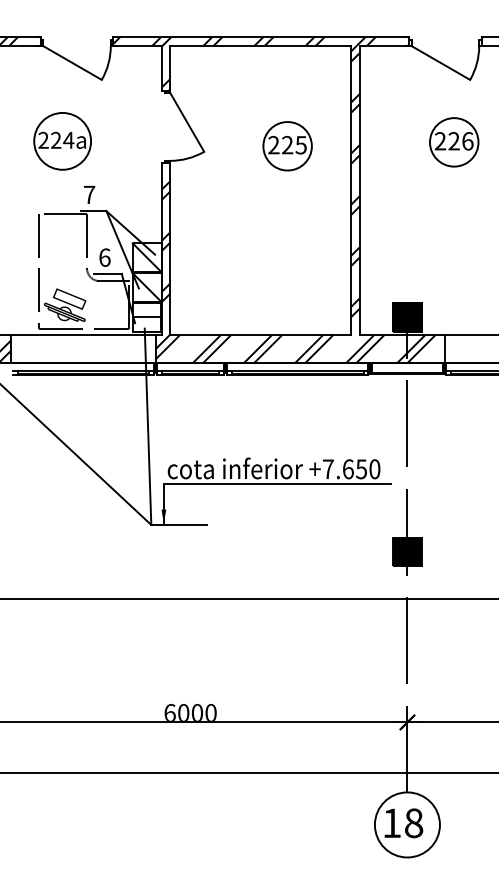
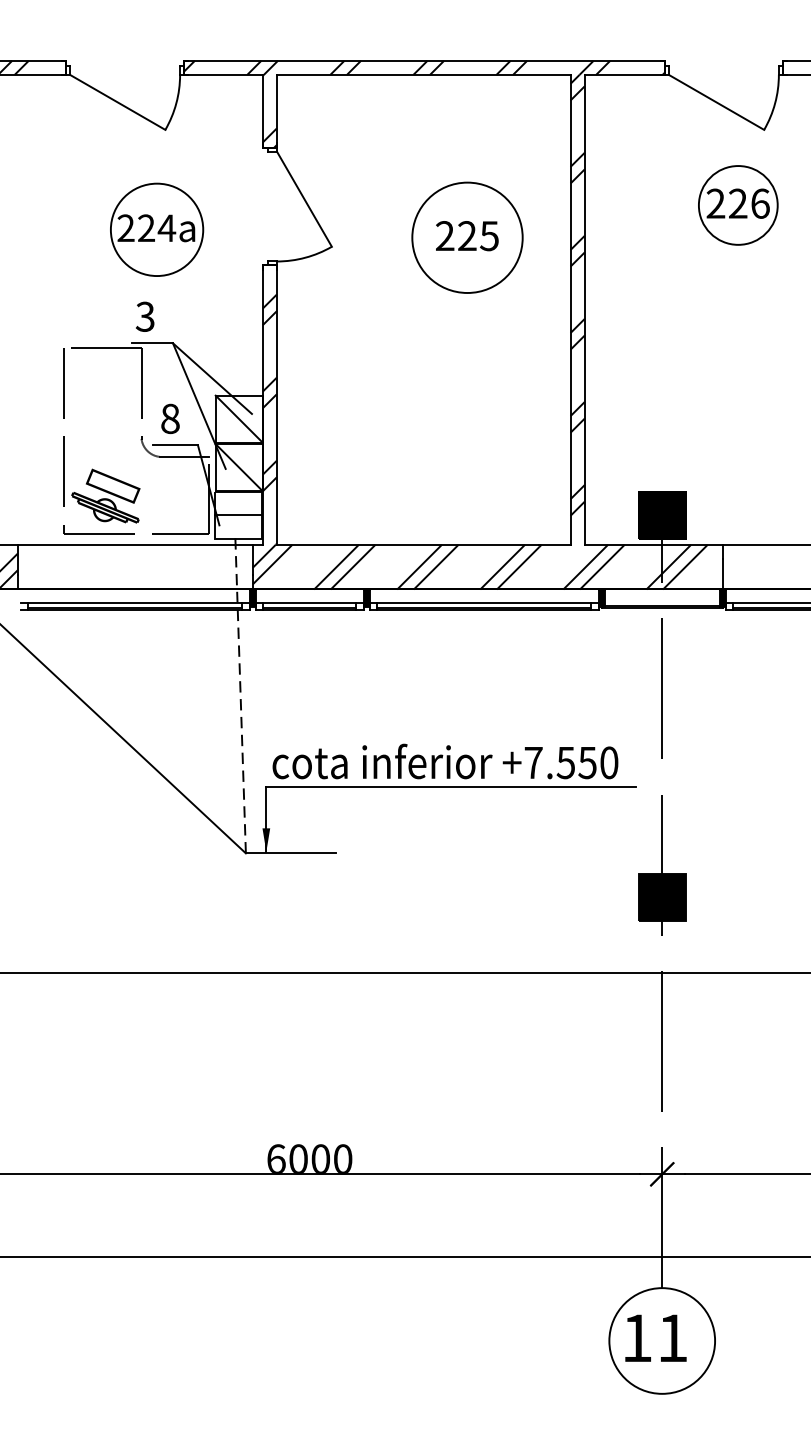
part: (62, 141) -> (156, 230), moved
part: (454, 142) -> (738, 205), moved
circle: (287, 146) -> (467, 238), size x1.4
text: (89, 194) -> (145, 316), 7 -> 3
text: (104, 257) -> (169, 418), 6 -> 8
line: (148, 426) -> (241, 693), solid -> dashed
text: (347, 469) -> (564, 763), +7.650 -> +7.550
text: (414, 823) -> (673, 1338), 18 -> 11

